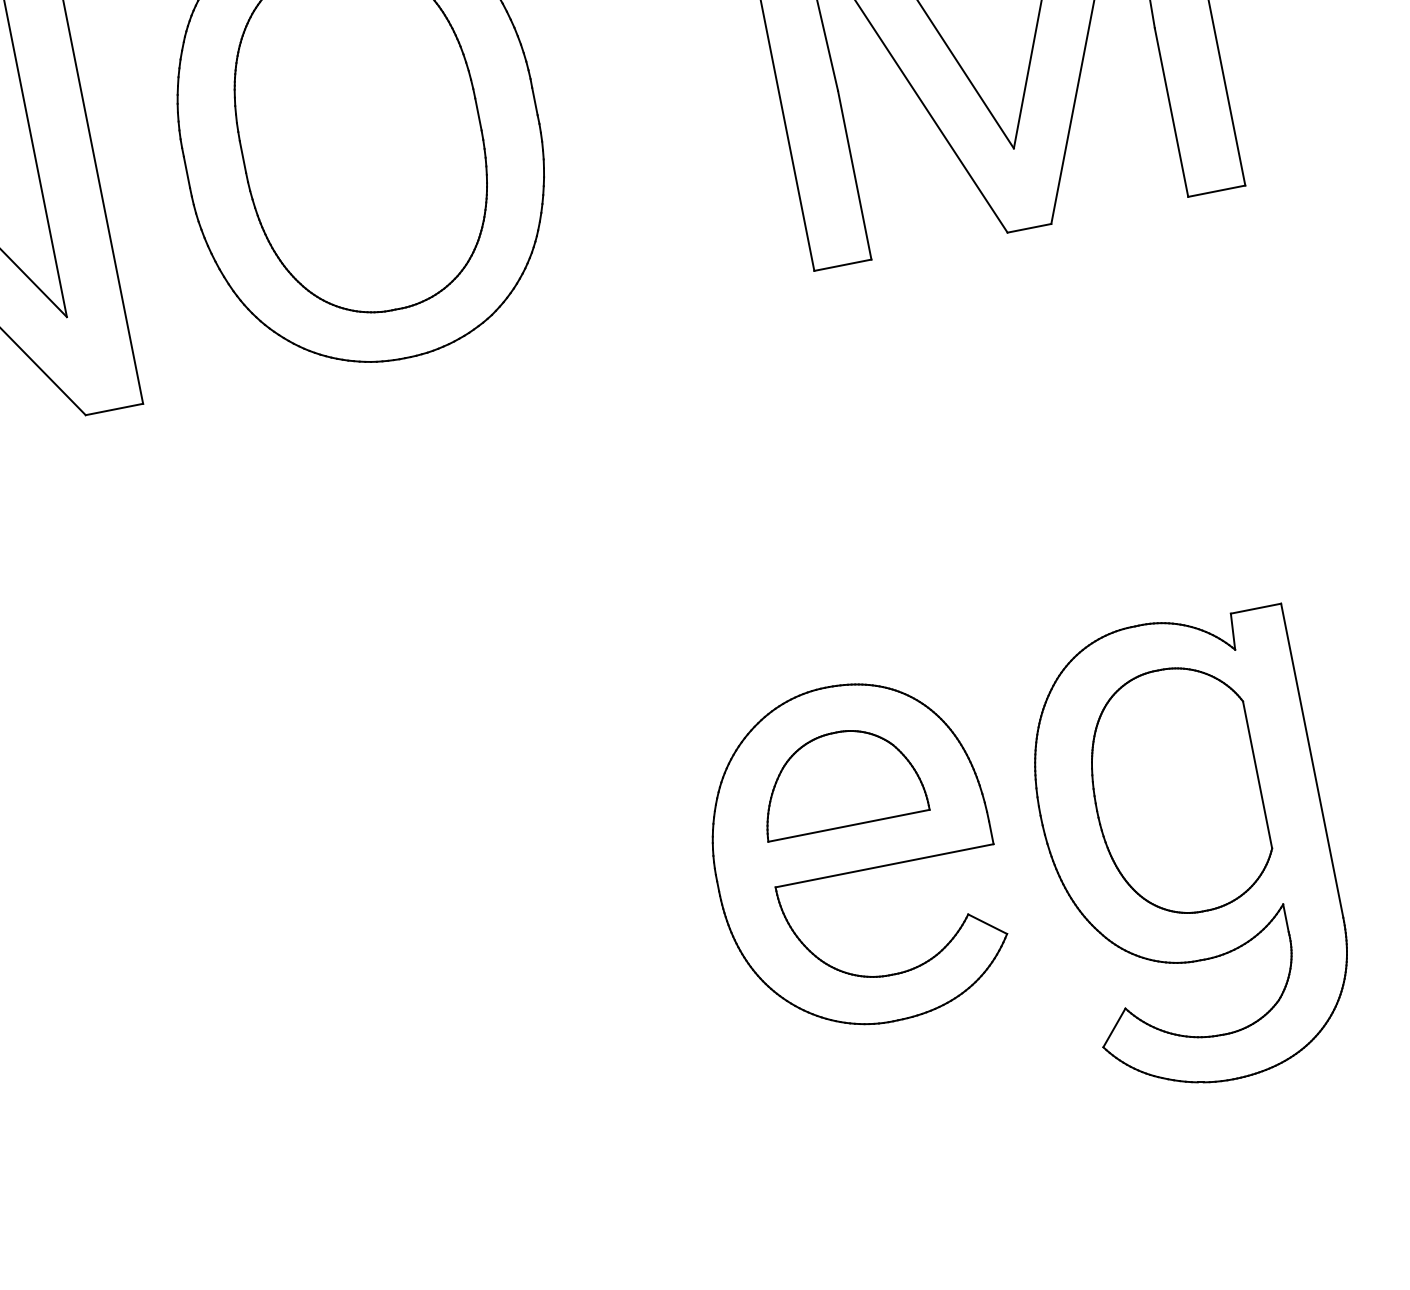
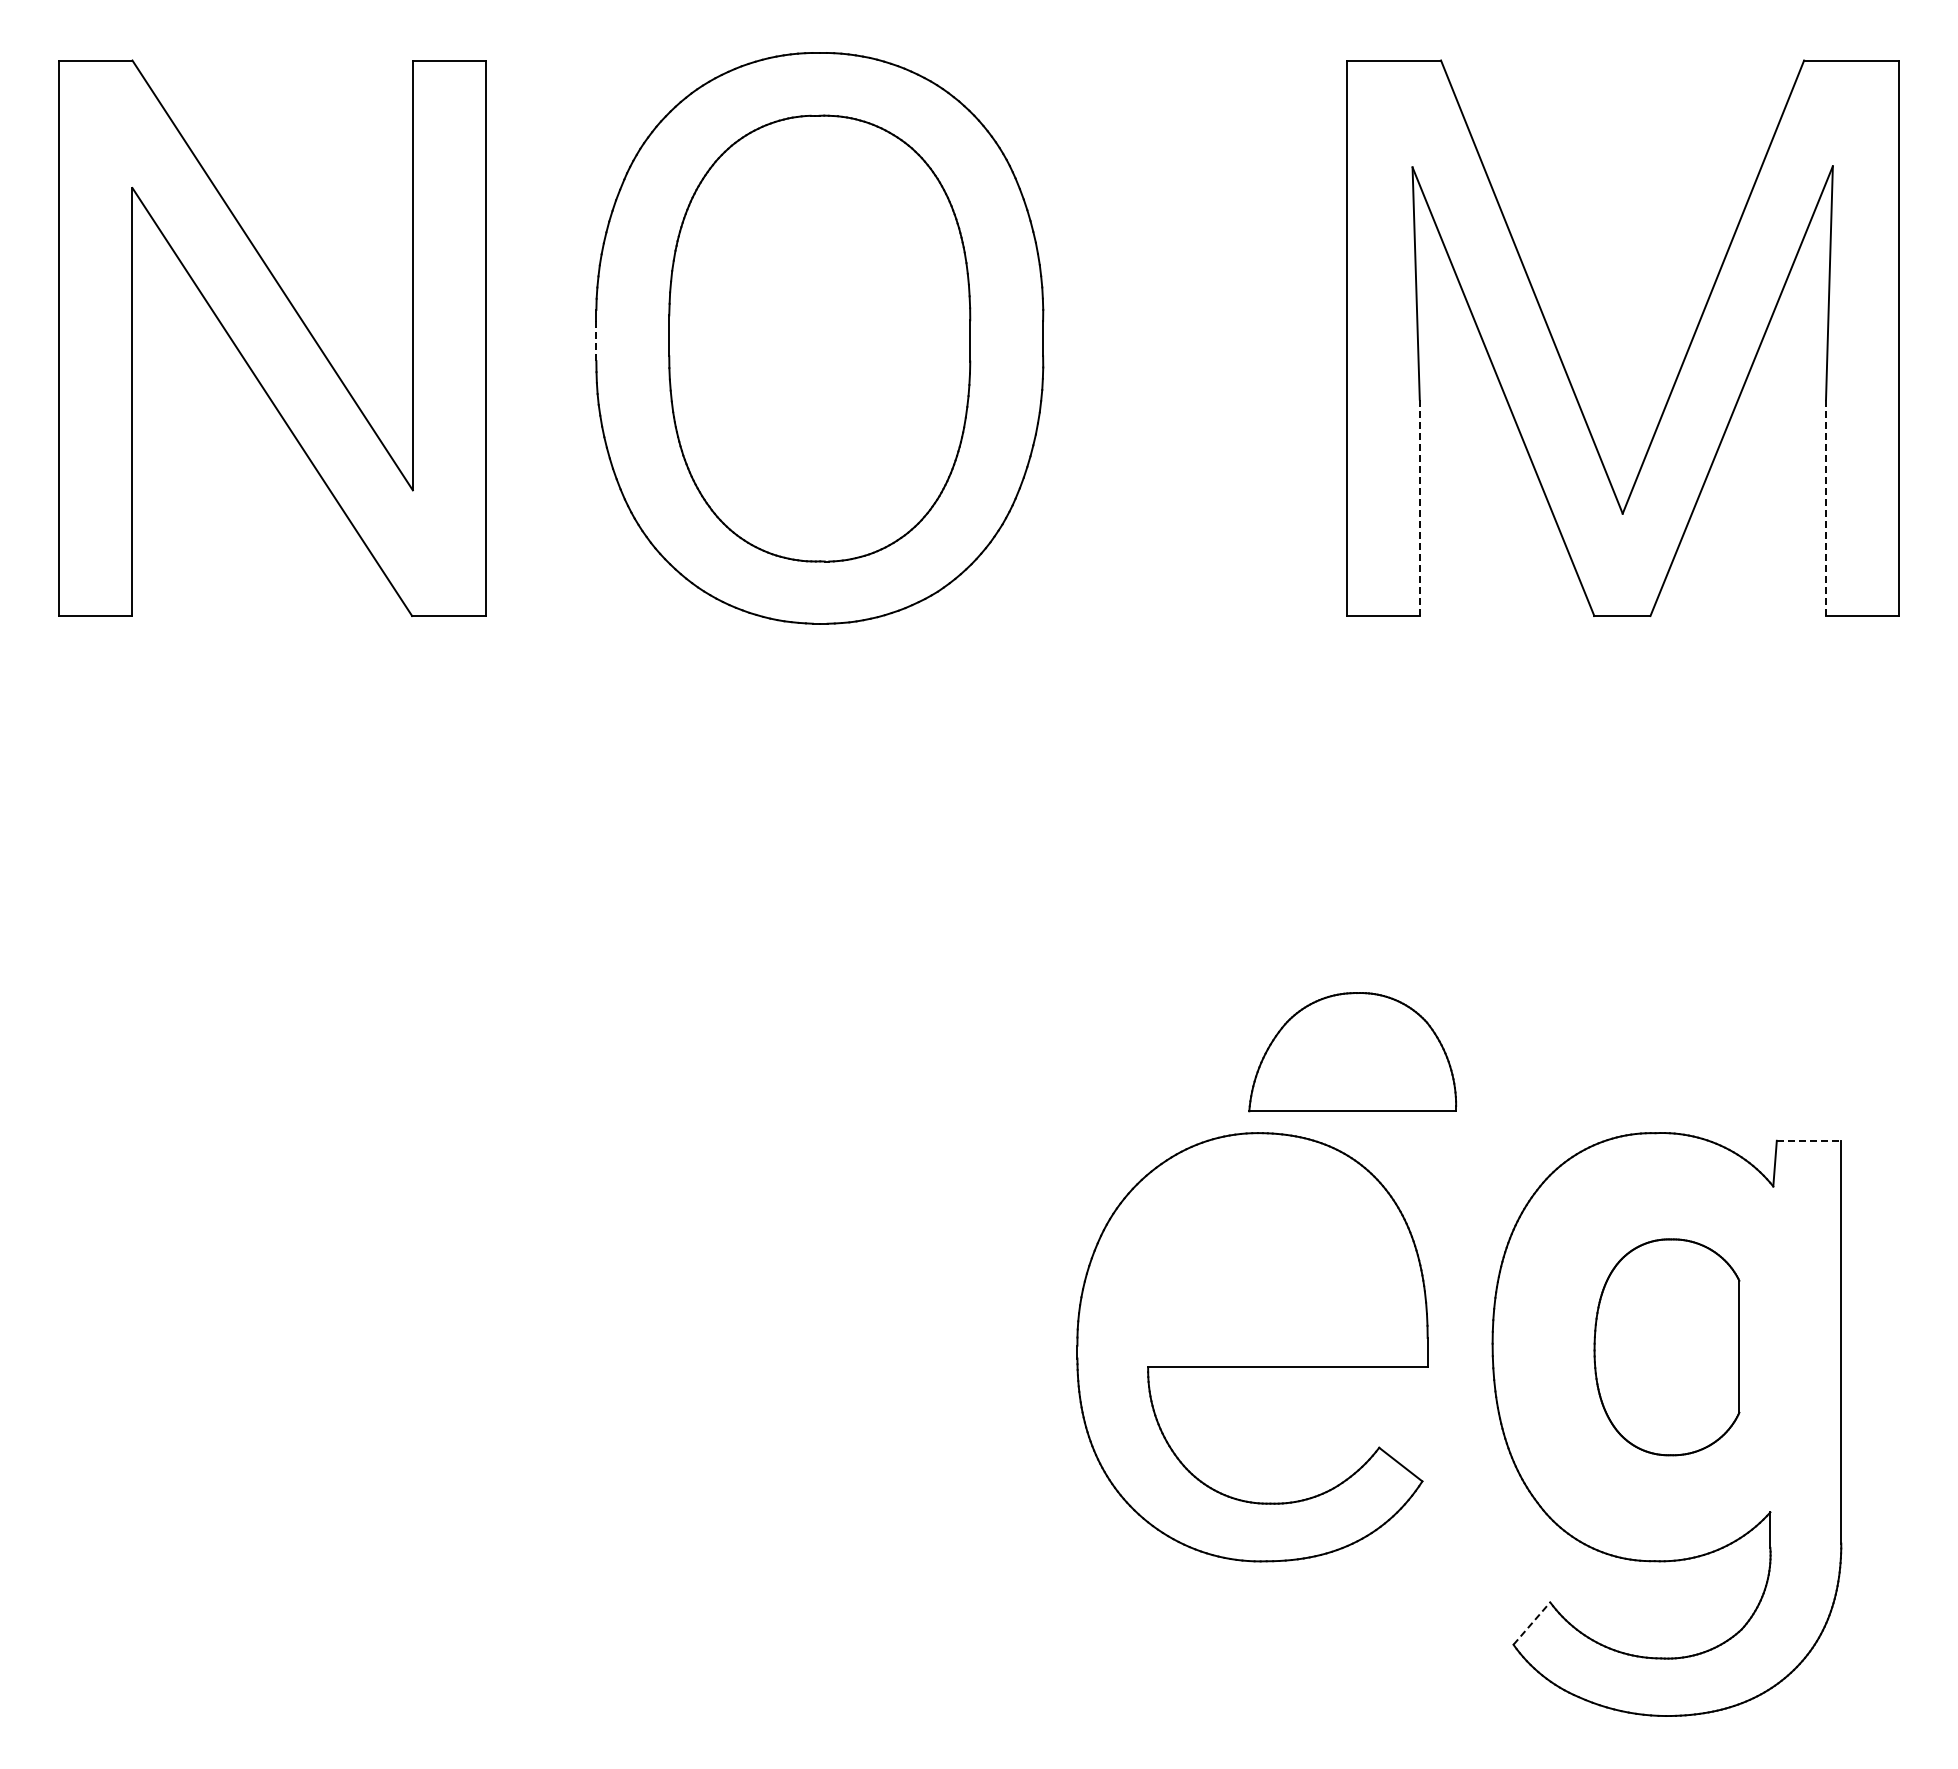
line: (1171, 112) -> (1826, 507), solid -> dashed
line: (187, 172) -> (596, 341), solid -> dashed
line: (854, 175) -> (1419, 508), solid -> dashed
line: (1256, 608) -> (1809, 1140), solid -> dashed
part: (839, 780) -> (1352, 1052), moved
part: (1176, 791) -> (1666, 1347), size x0.7
line: (1114, 1027) -> (1532, 1623), solid -> dashed

